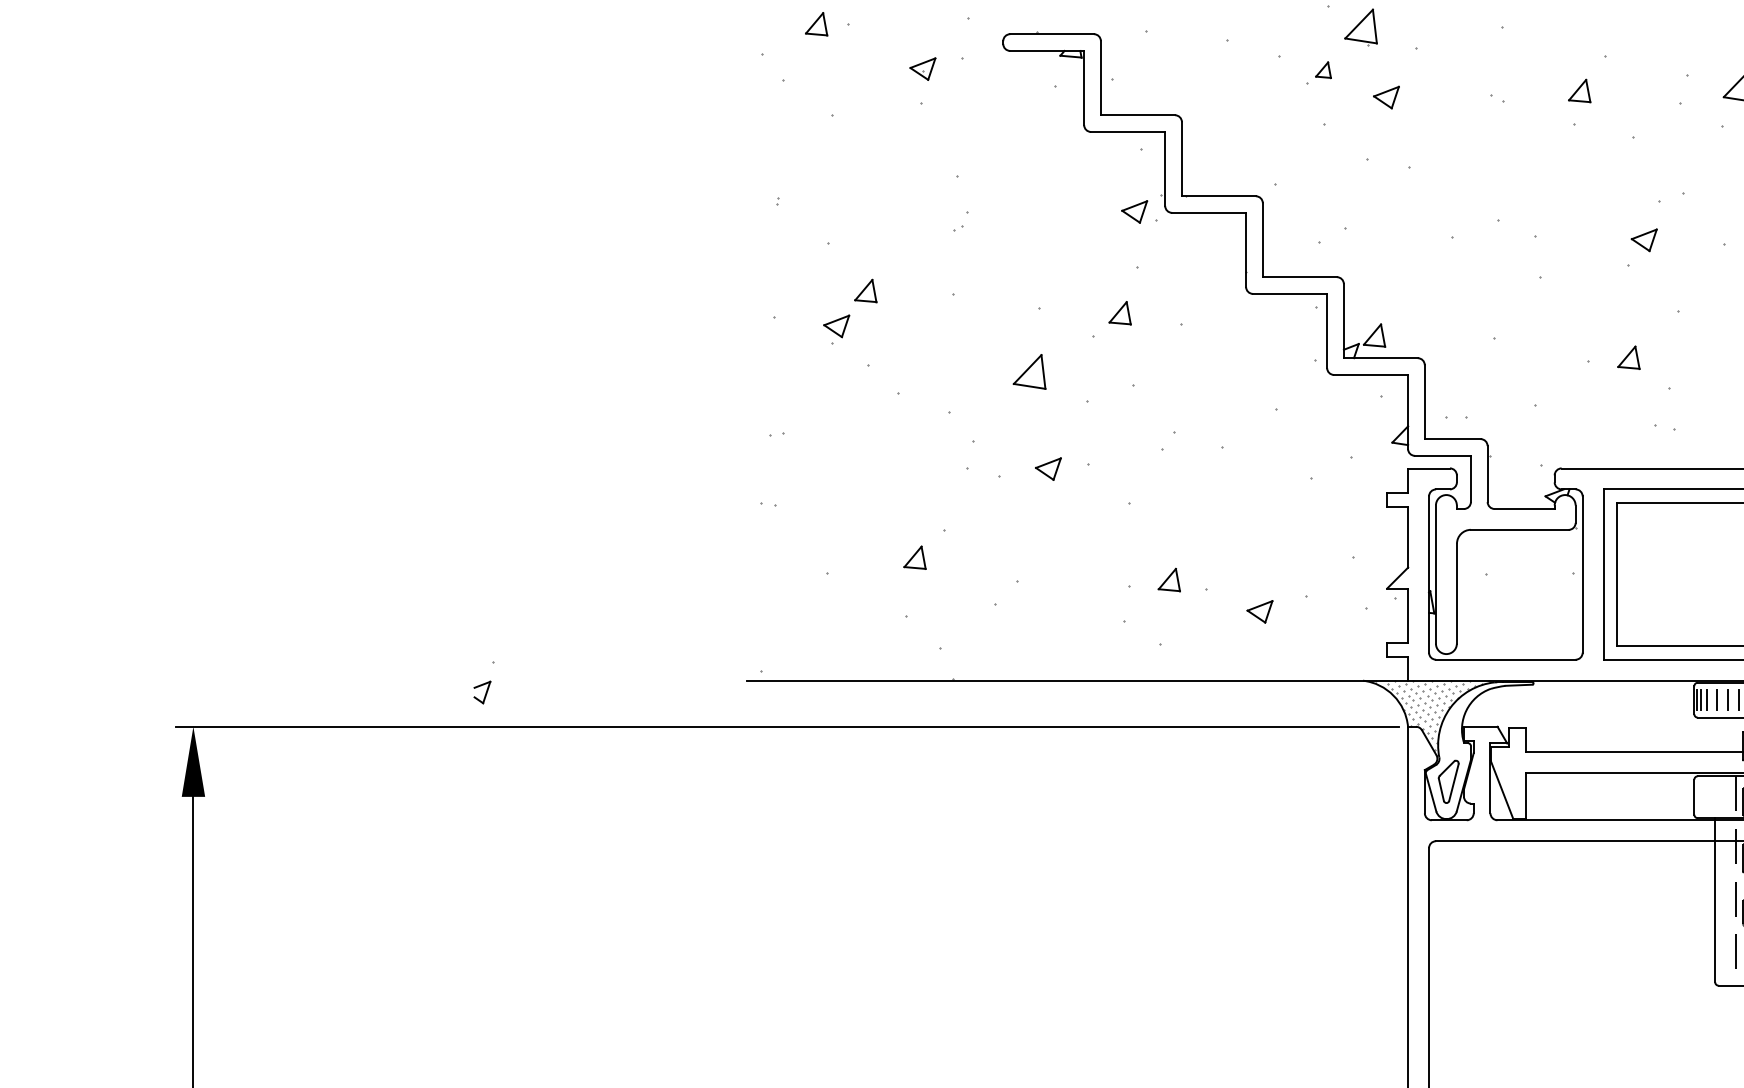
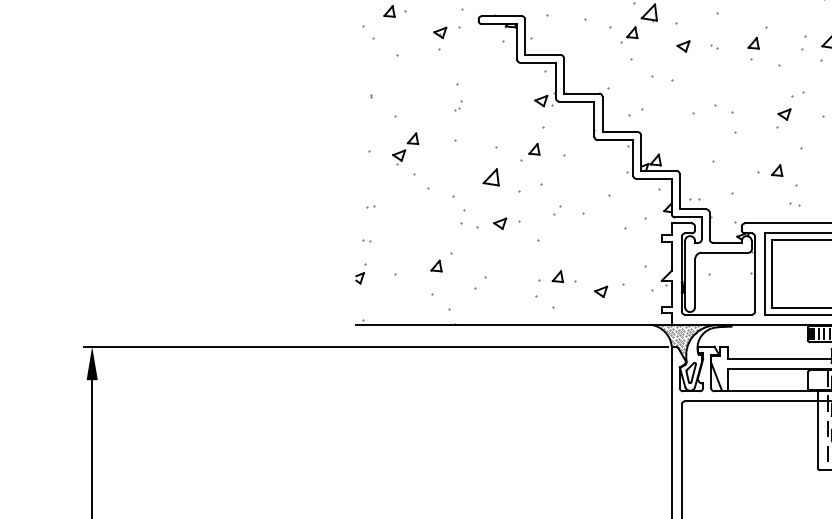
part: (1319, 72) -> (629, 34), size x1.43
part: (1386, 97) -> (683, 46), moved
part: (483, 682) -> (360, 273), moved

